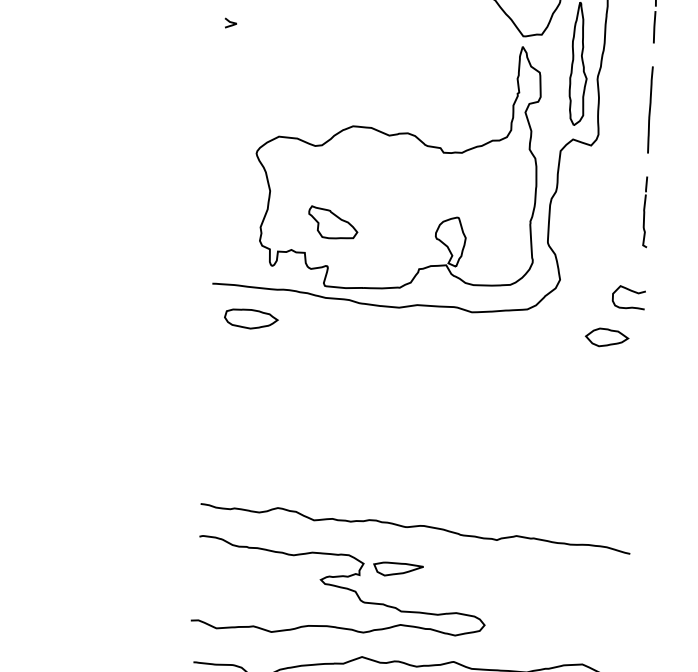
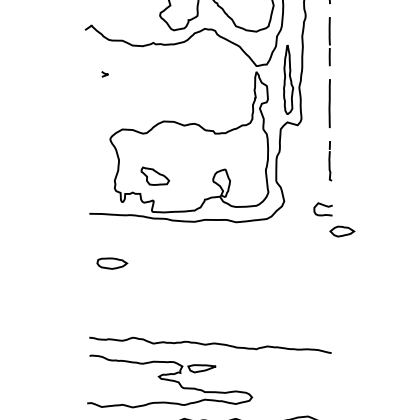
curve: (229, 23) -> (104, 74), moved
part: (251, 318) -> (112, 263), moved
part: (607, 337) -> (342, 231), moved

